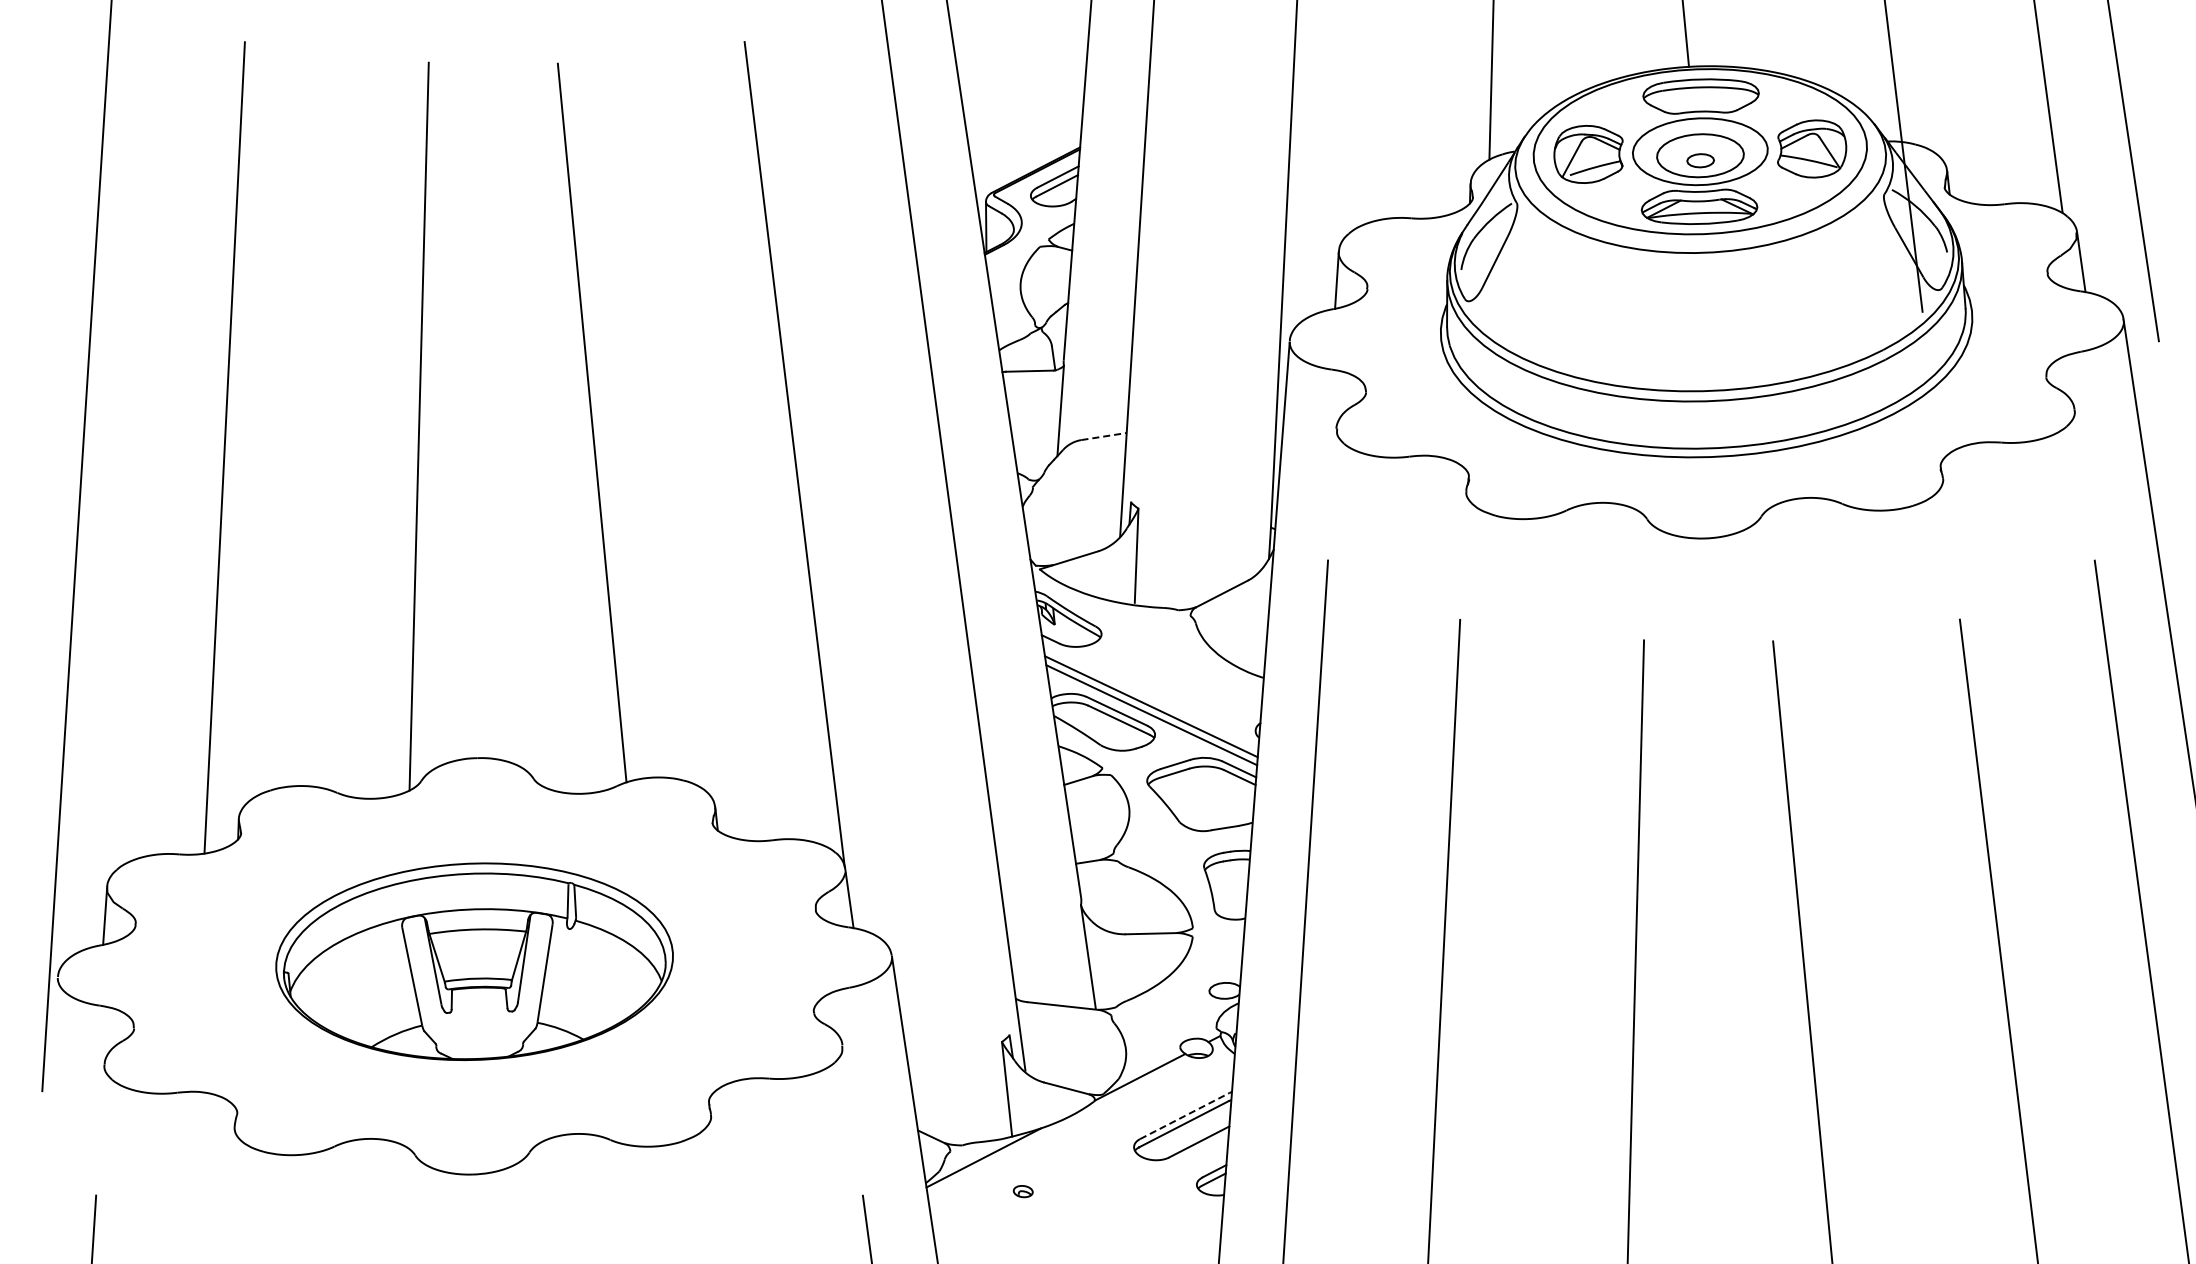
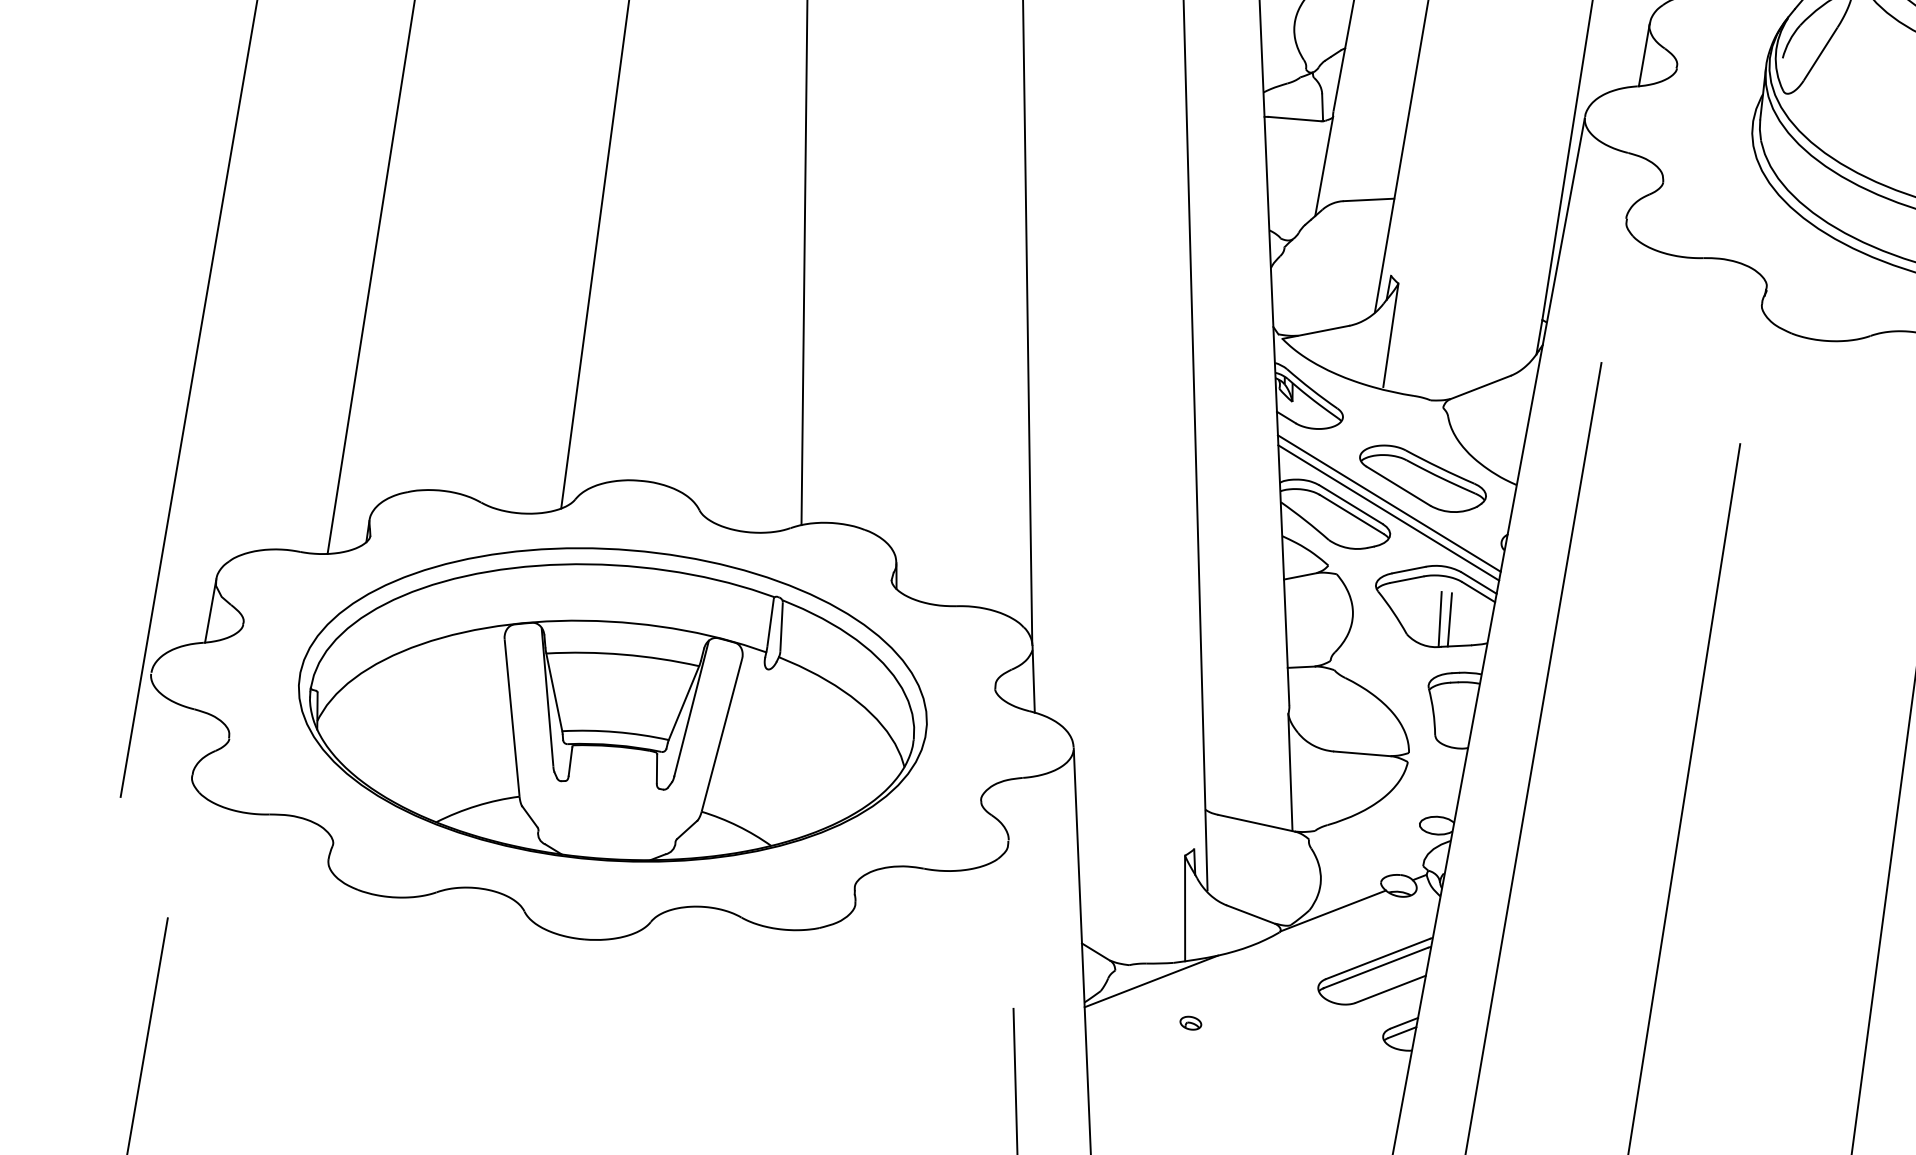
line: (1104, 436) -> (1369, 199), dashed -> solid
part: (1178, 681) -> (1422, 478), added
line: (1207, 805) -> (1439, 619), added
line: (1216, 805) -> (1449, 620), added
part: (474, 961) -> (612, 704), size x1.43
line: (1185, 1115) -> (1378, 958), dashed -> solid

